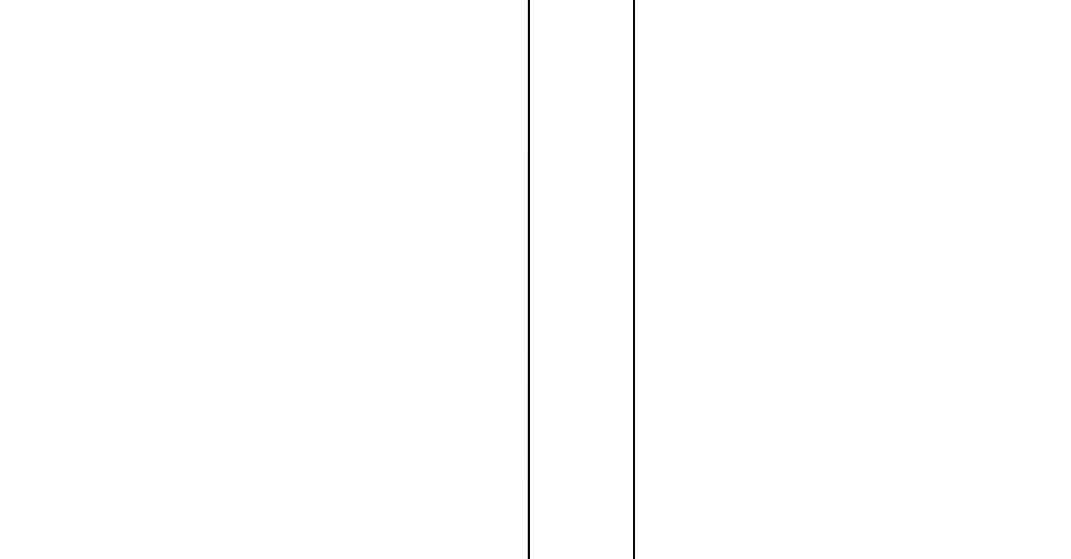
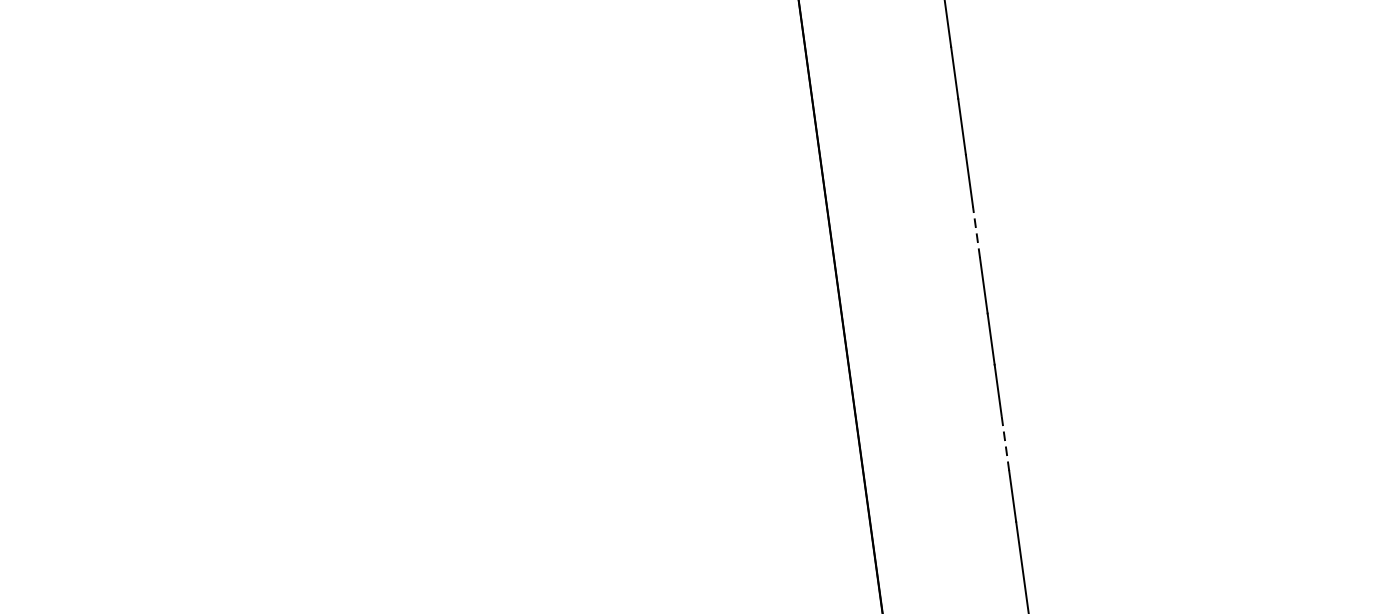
line: (634, 262) -> (976, 231), solid -> dashed
line: (634, 417) -> (1005, 442), solid -> dashed

